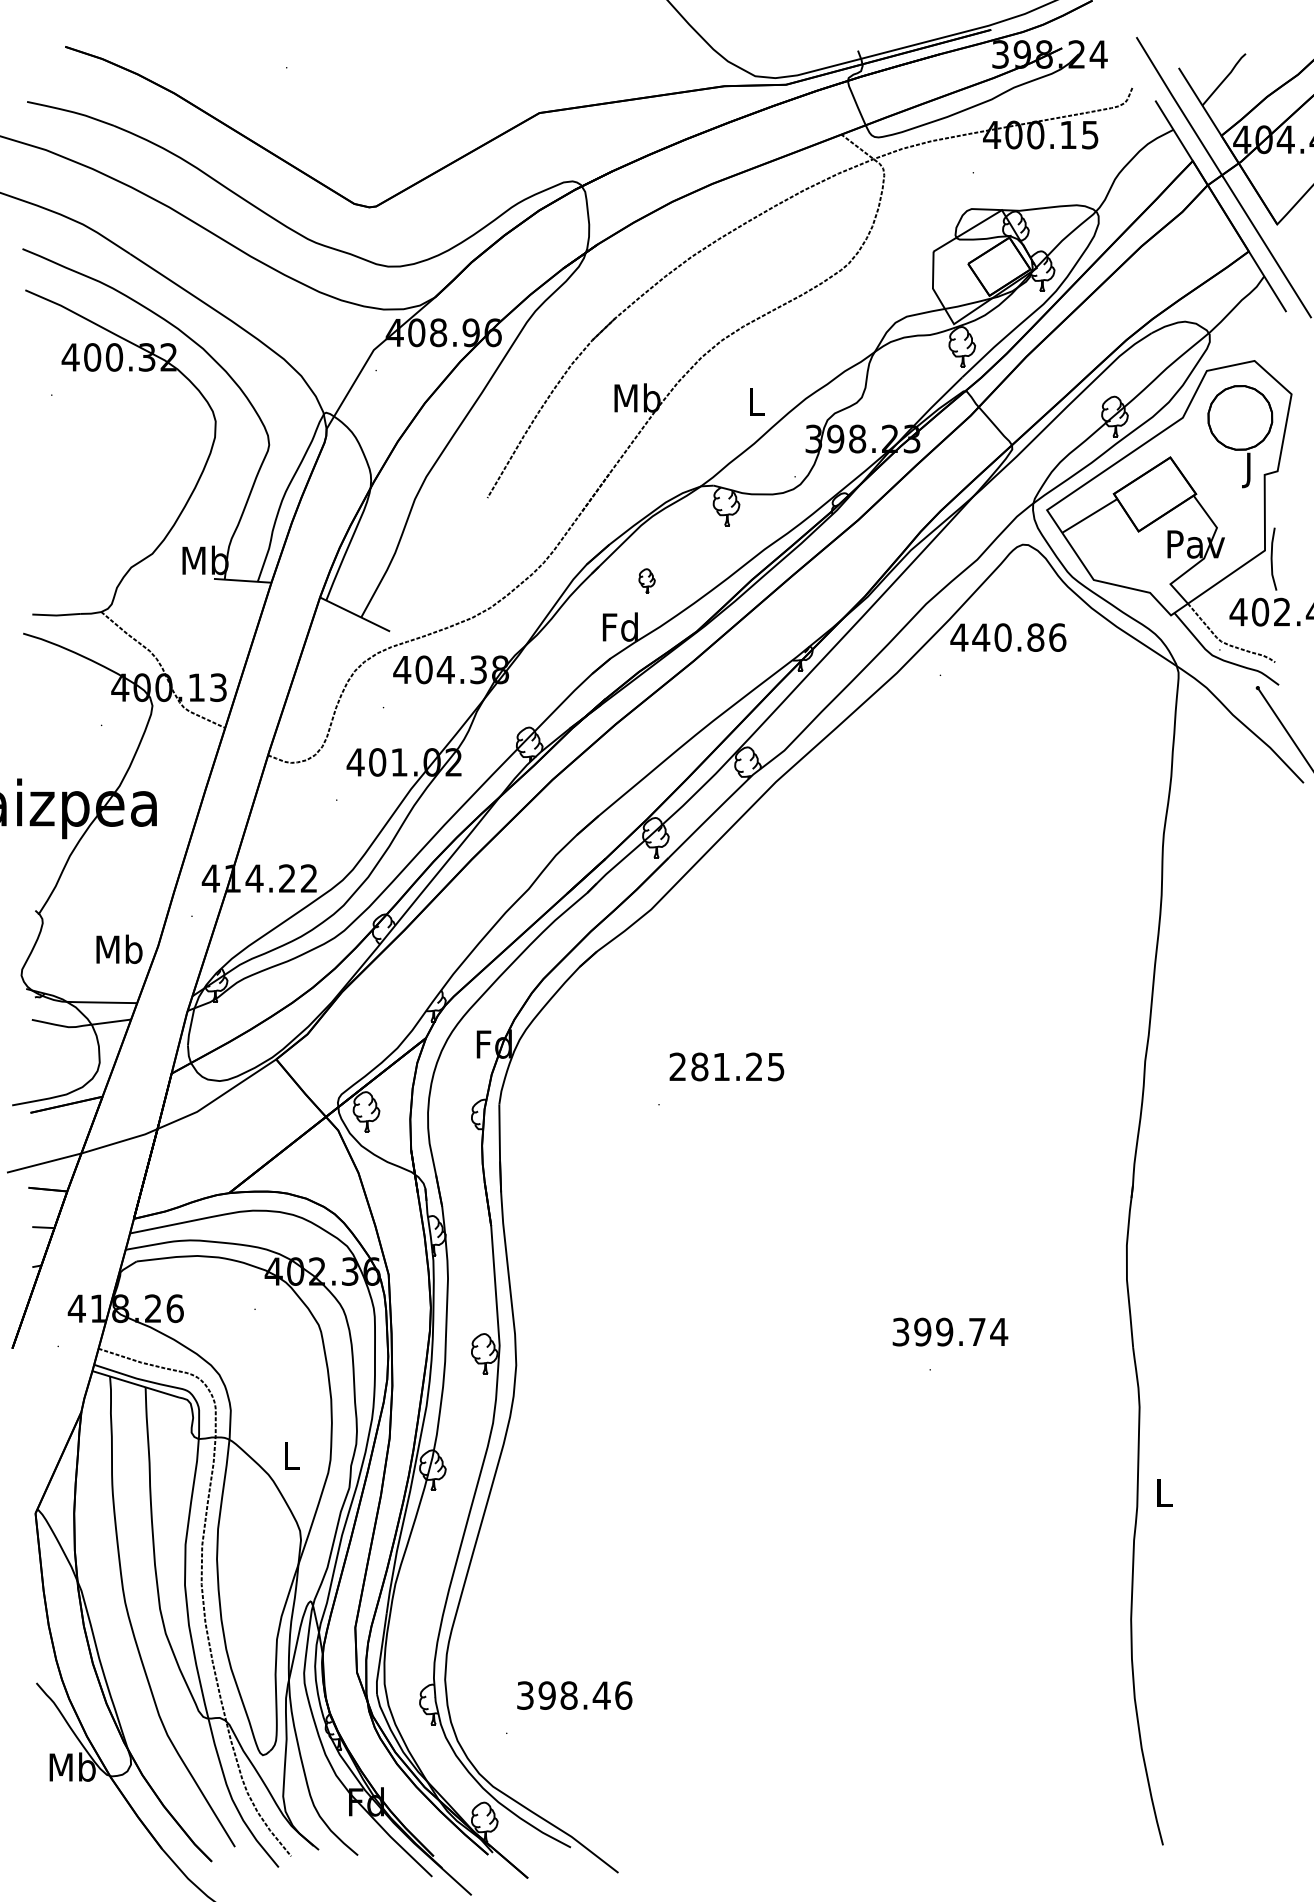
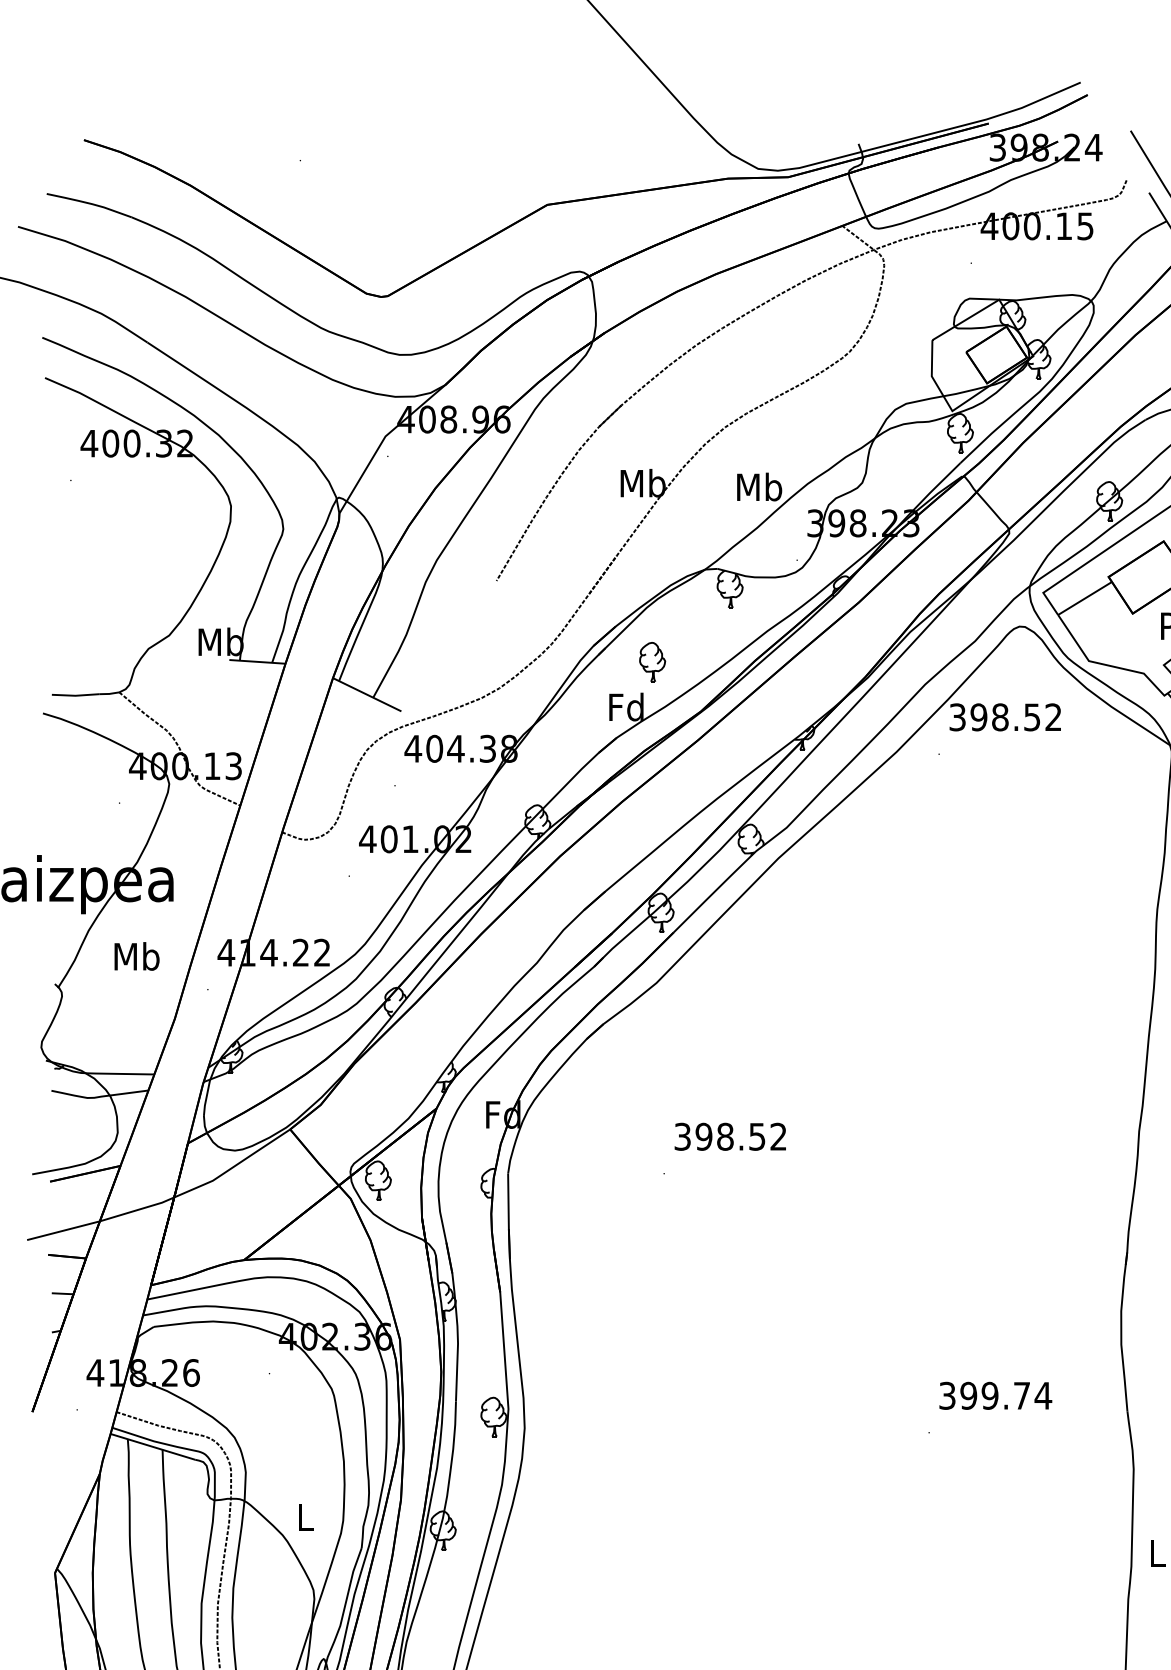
text: (756, 401) -> (759, 486), L -> Mb
part: (646, 580) -> (651, 661), size x1.67
text: (1008, 637) -> (1005, 717), 440.86 -> 398.52
text: (119, 948) -> (137, 955), moved
text: (726, 1066) -> (730, 1136), 281.25 -> 398.52
text: (950, 1331) -> (995, 1395), moved

